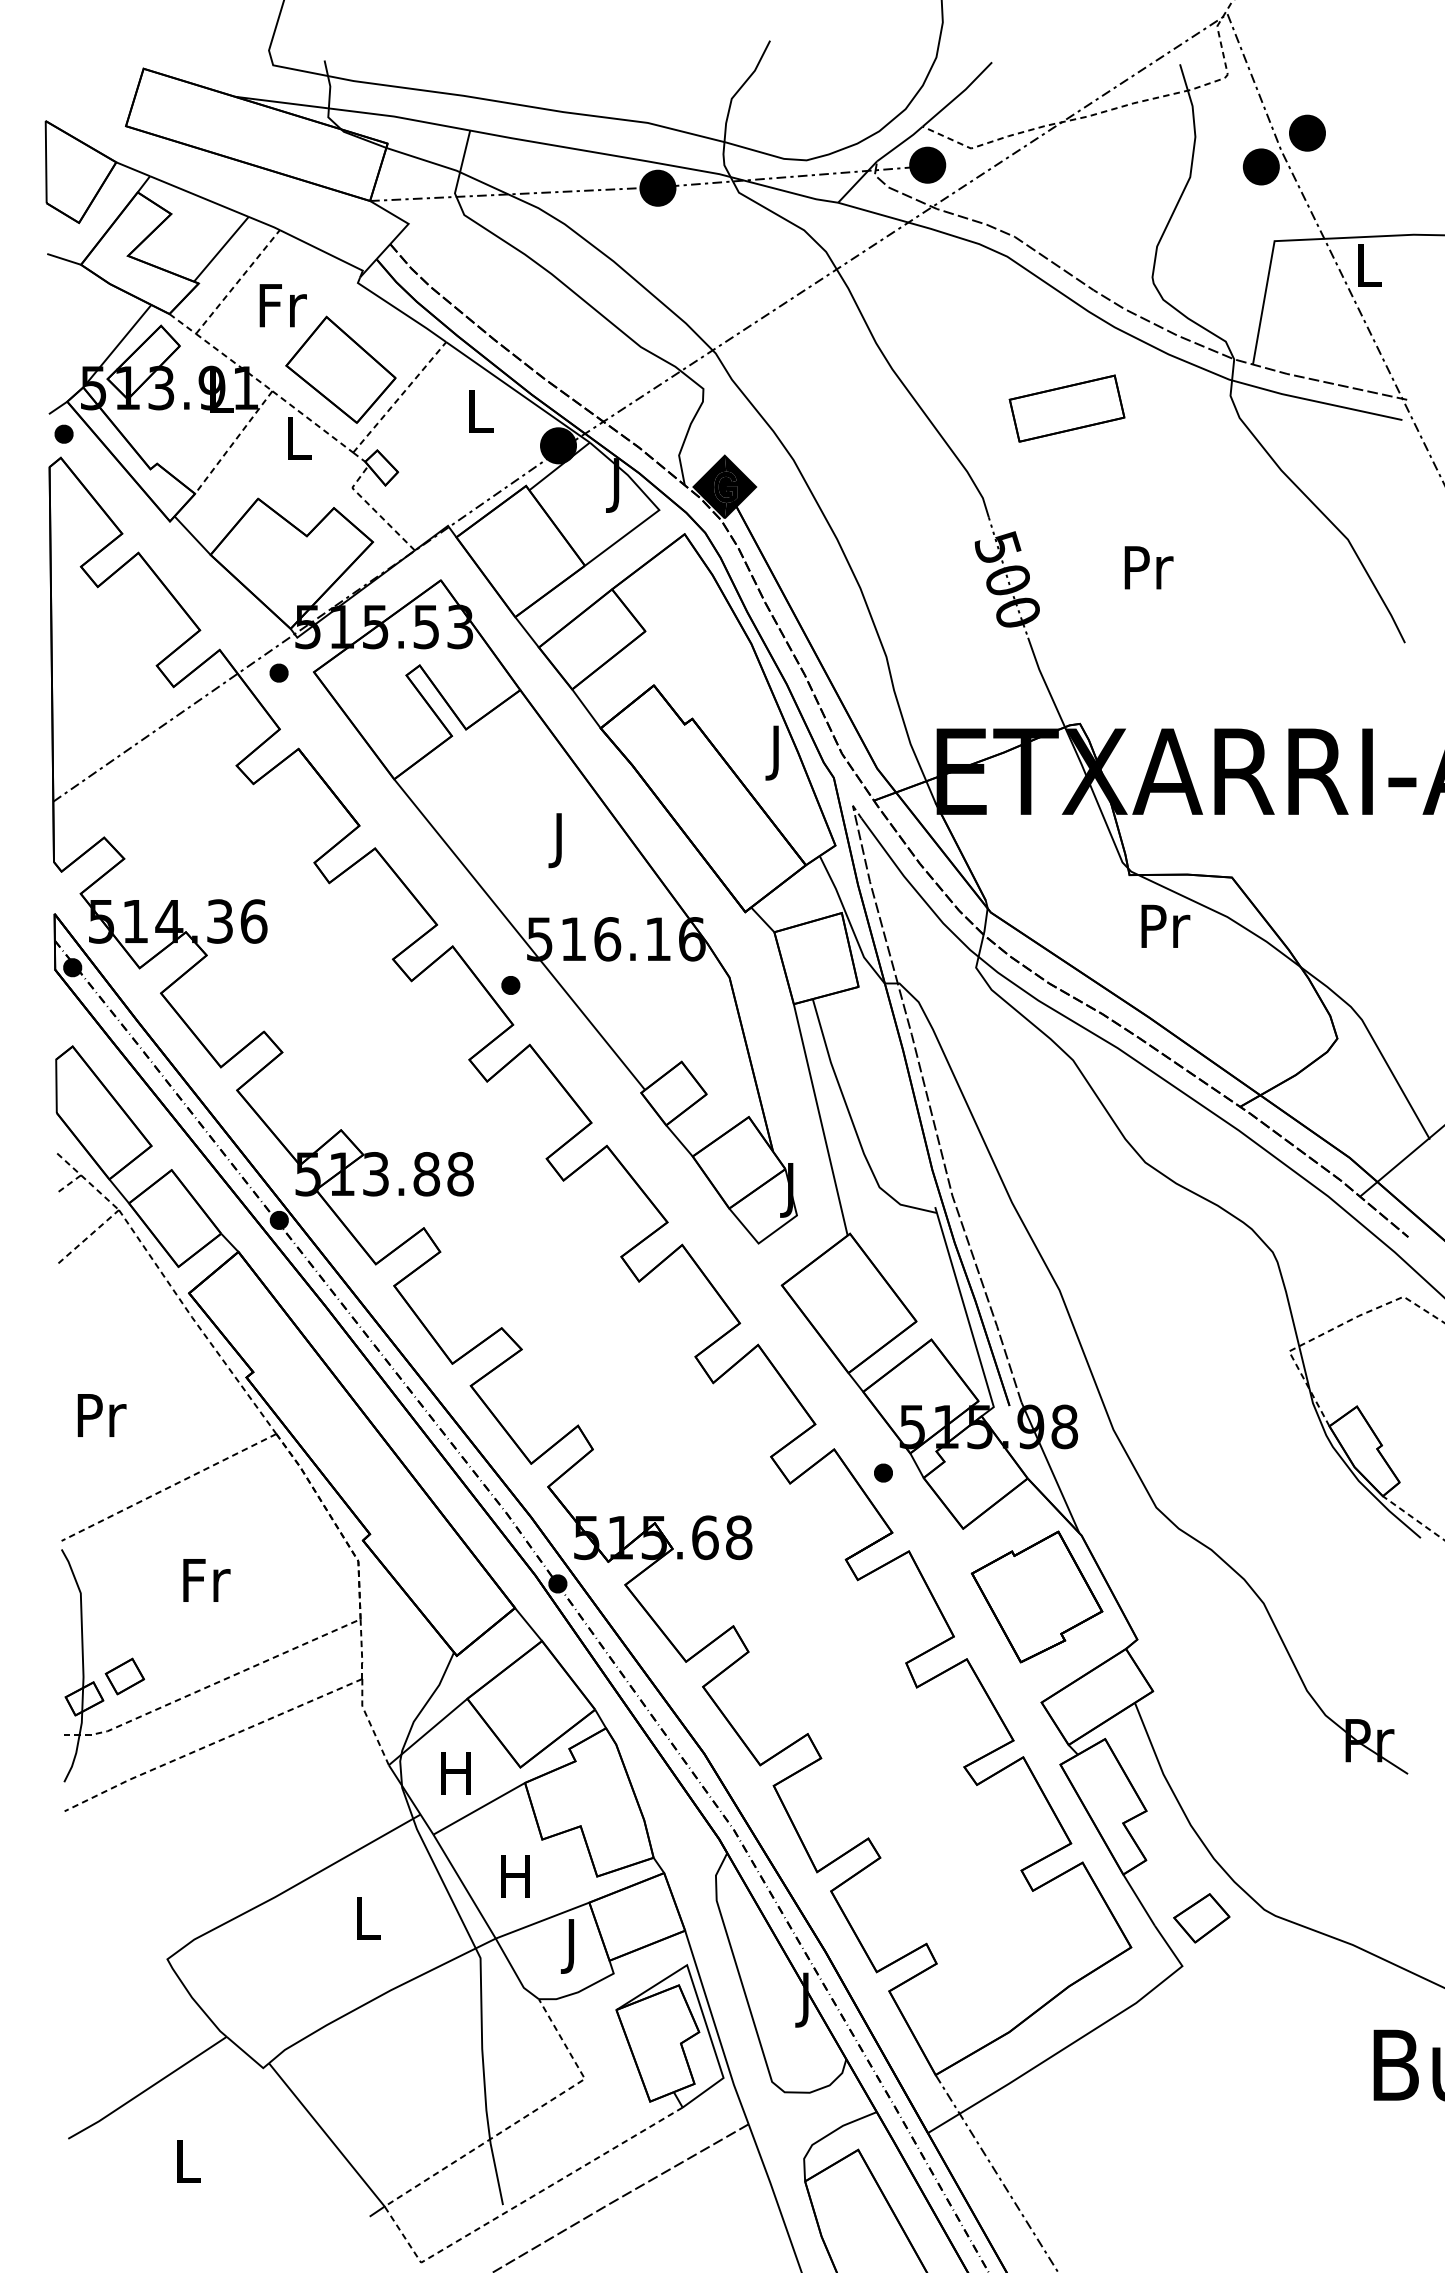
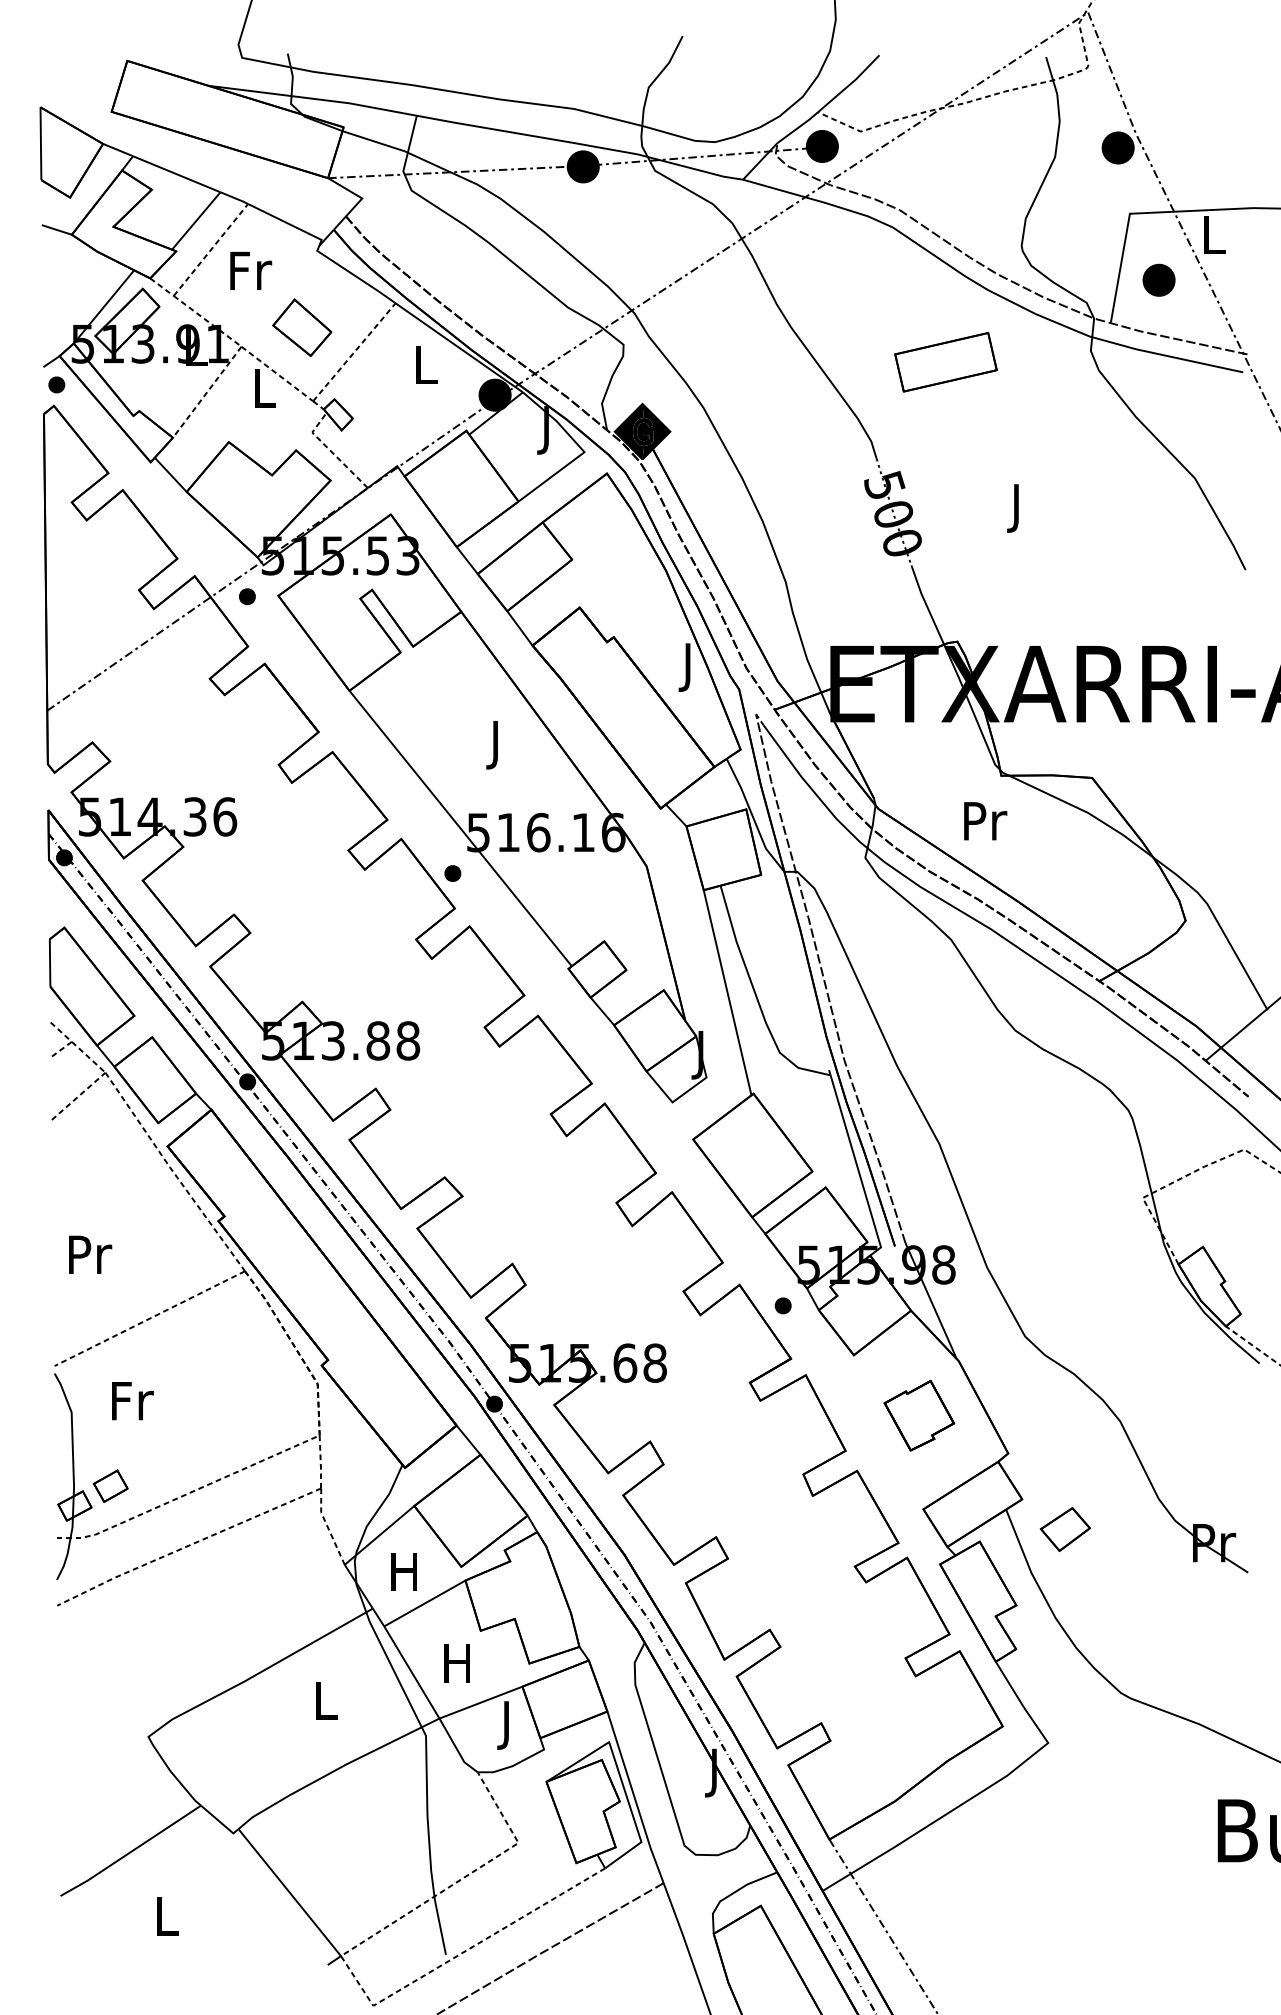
part: (1307, 132) -> (1159, 279), moved
part: (340, 369) -> (301, 327), size x0.6
text: (1148, 573) -> (1018, 508), Pr -> J
text: (1165, 925) -> (985, 820), moved
text: (206, 1580) -> (132, 1401), moved
part: (1036, 1596) -> (918, 1415), size x0.6
part: (1201, 1918) -> (1065, 1529), moved

